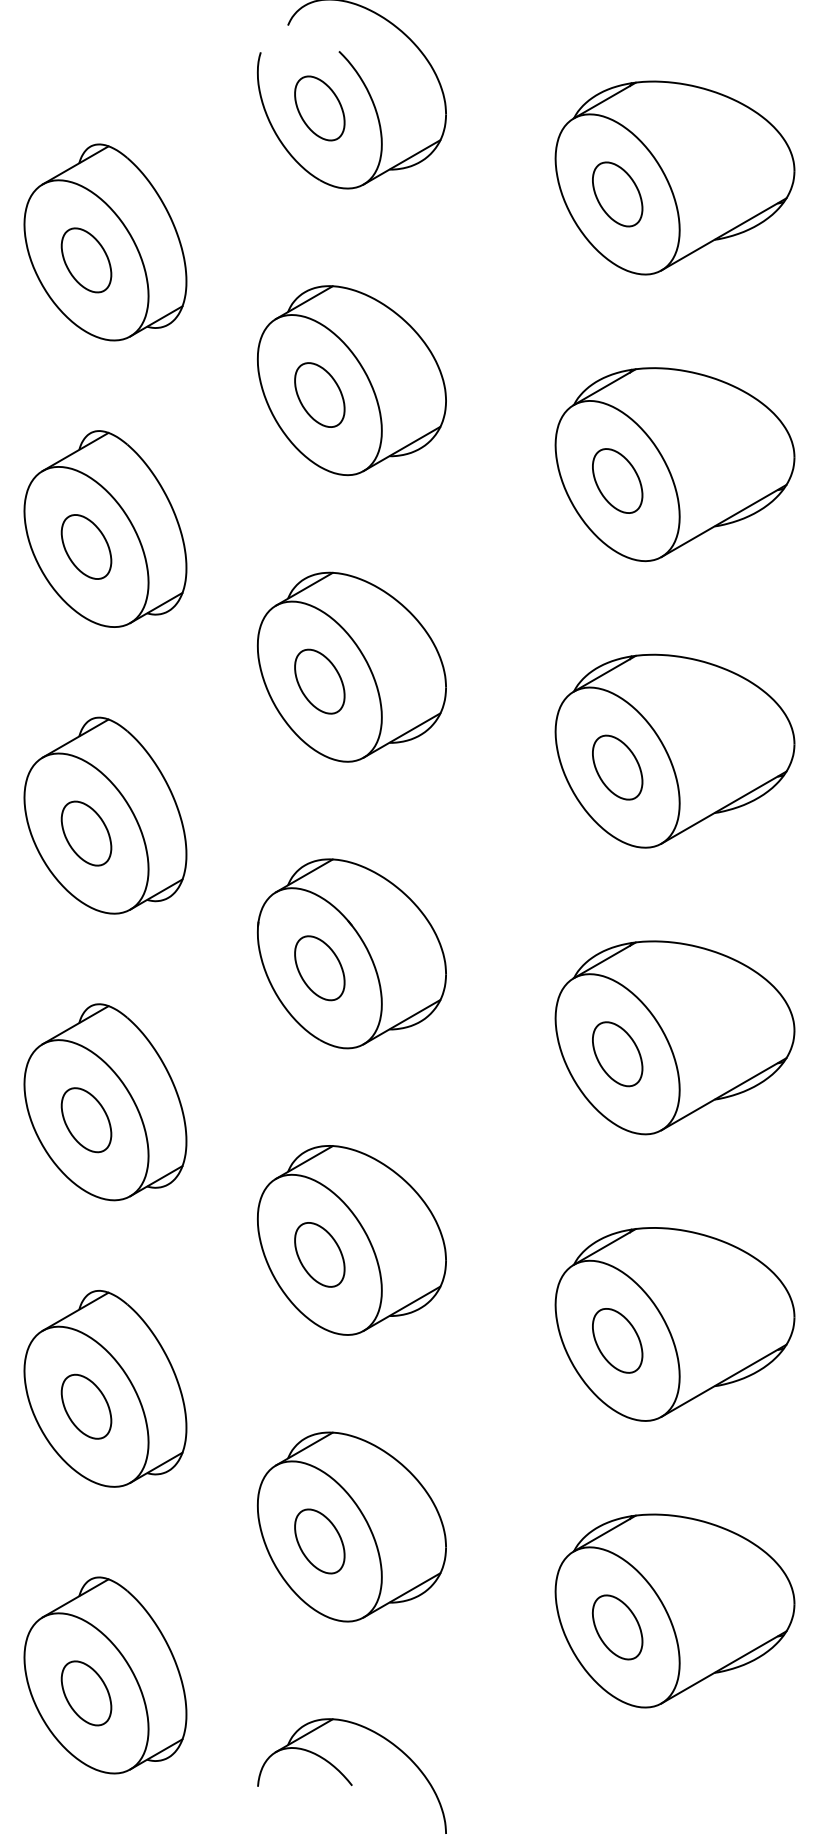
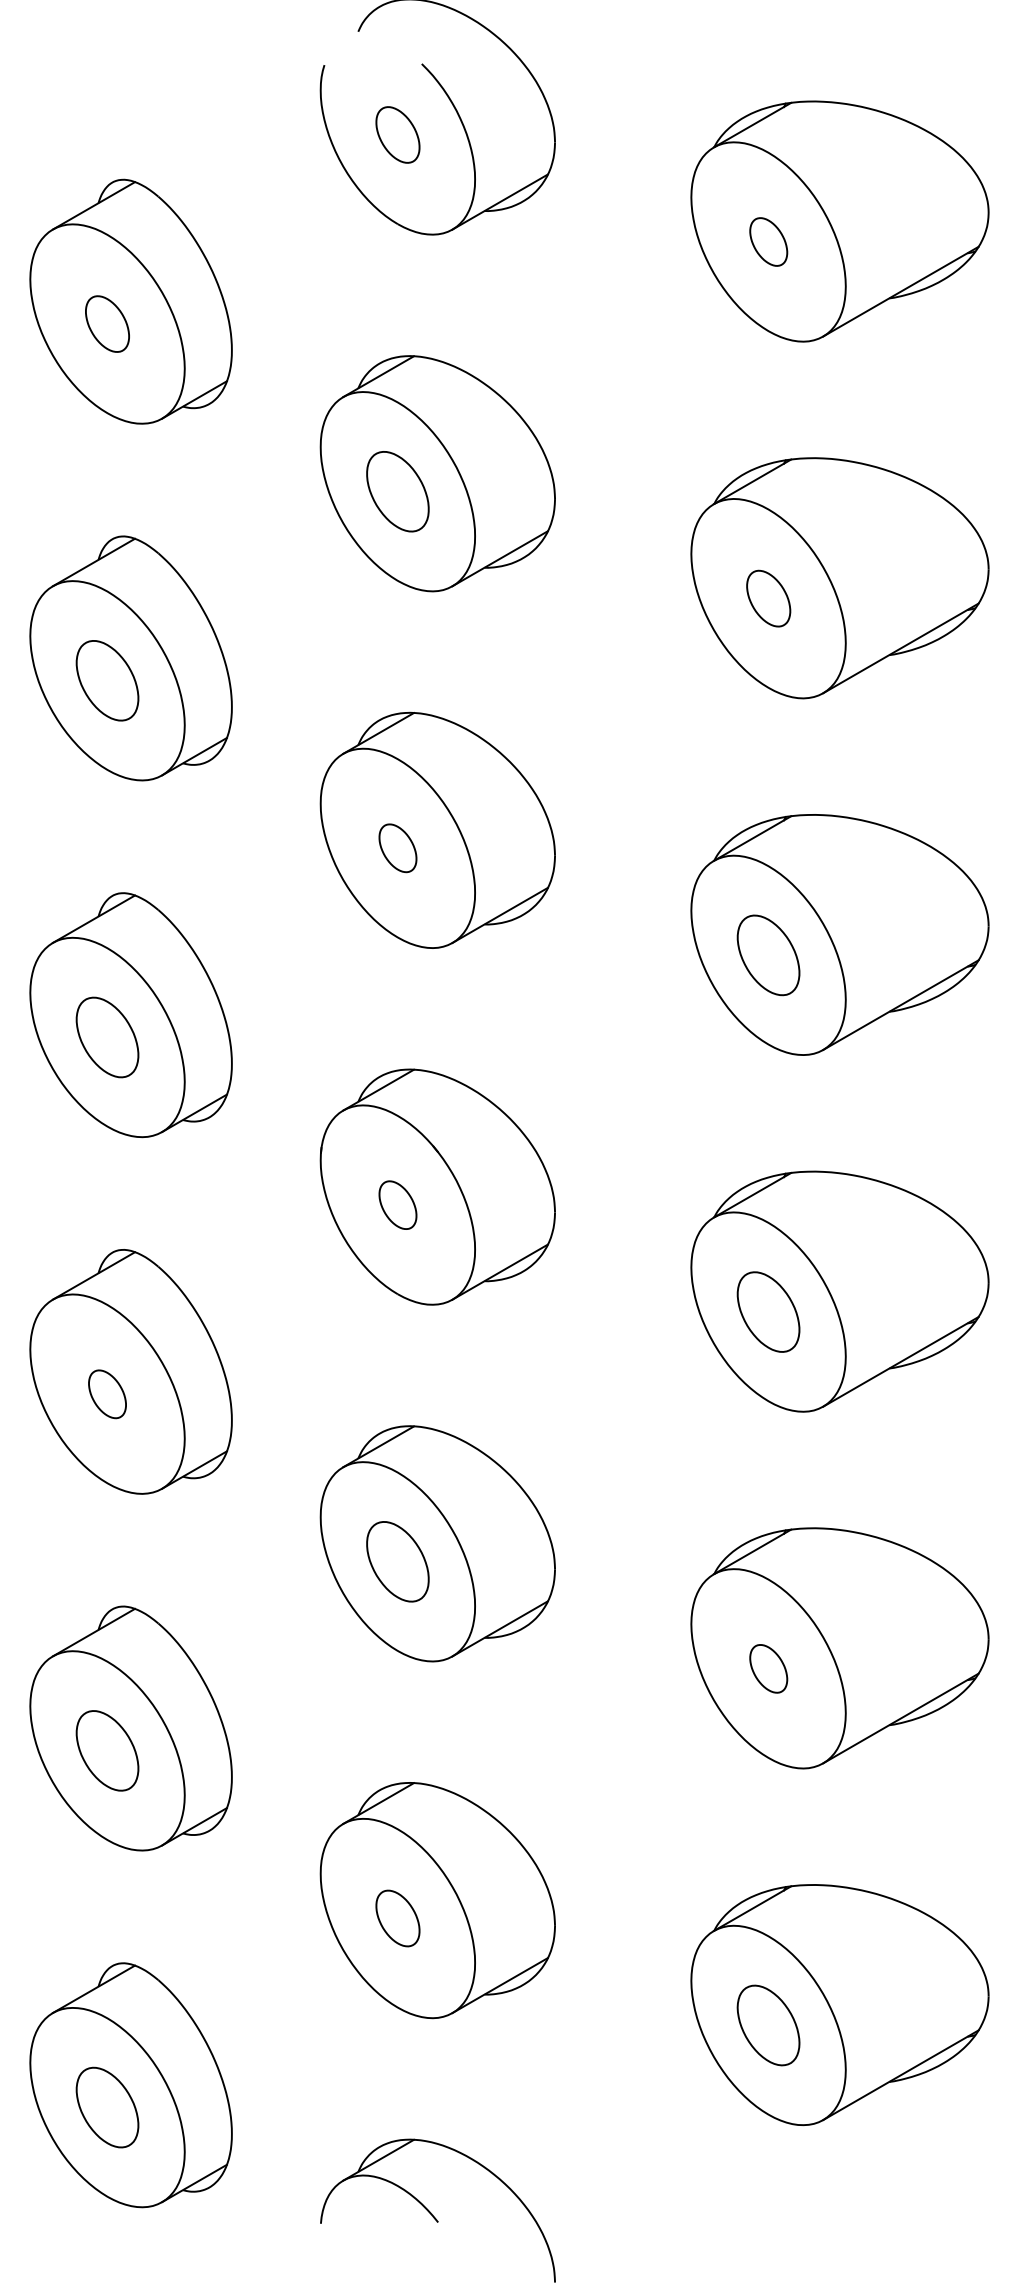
part: (319, 108) -> (397, 135), size x0.7
part: (617, 194) -> (768, 242), size x0.6
part: (86, 260) -> (107, 324), size x0.7
part: (617, 480) -> (768, 597), size x0.7
part: (319, 681) -> (397, 848), size x0.6
part: (319, 968) -> (397, 1205), size x0.6
part: (86, 1120) -> (107, 1394), size x0.6
part: (617, 1340) -> (768, 1668), size x0.6
part: (319, 1541) -> (397, 1918), size x0.7

